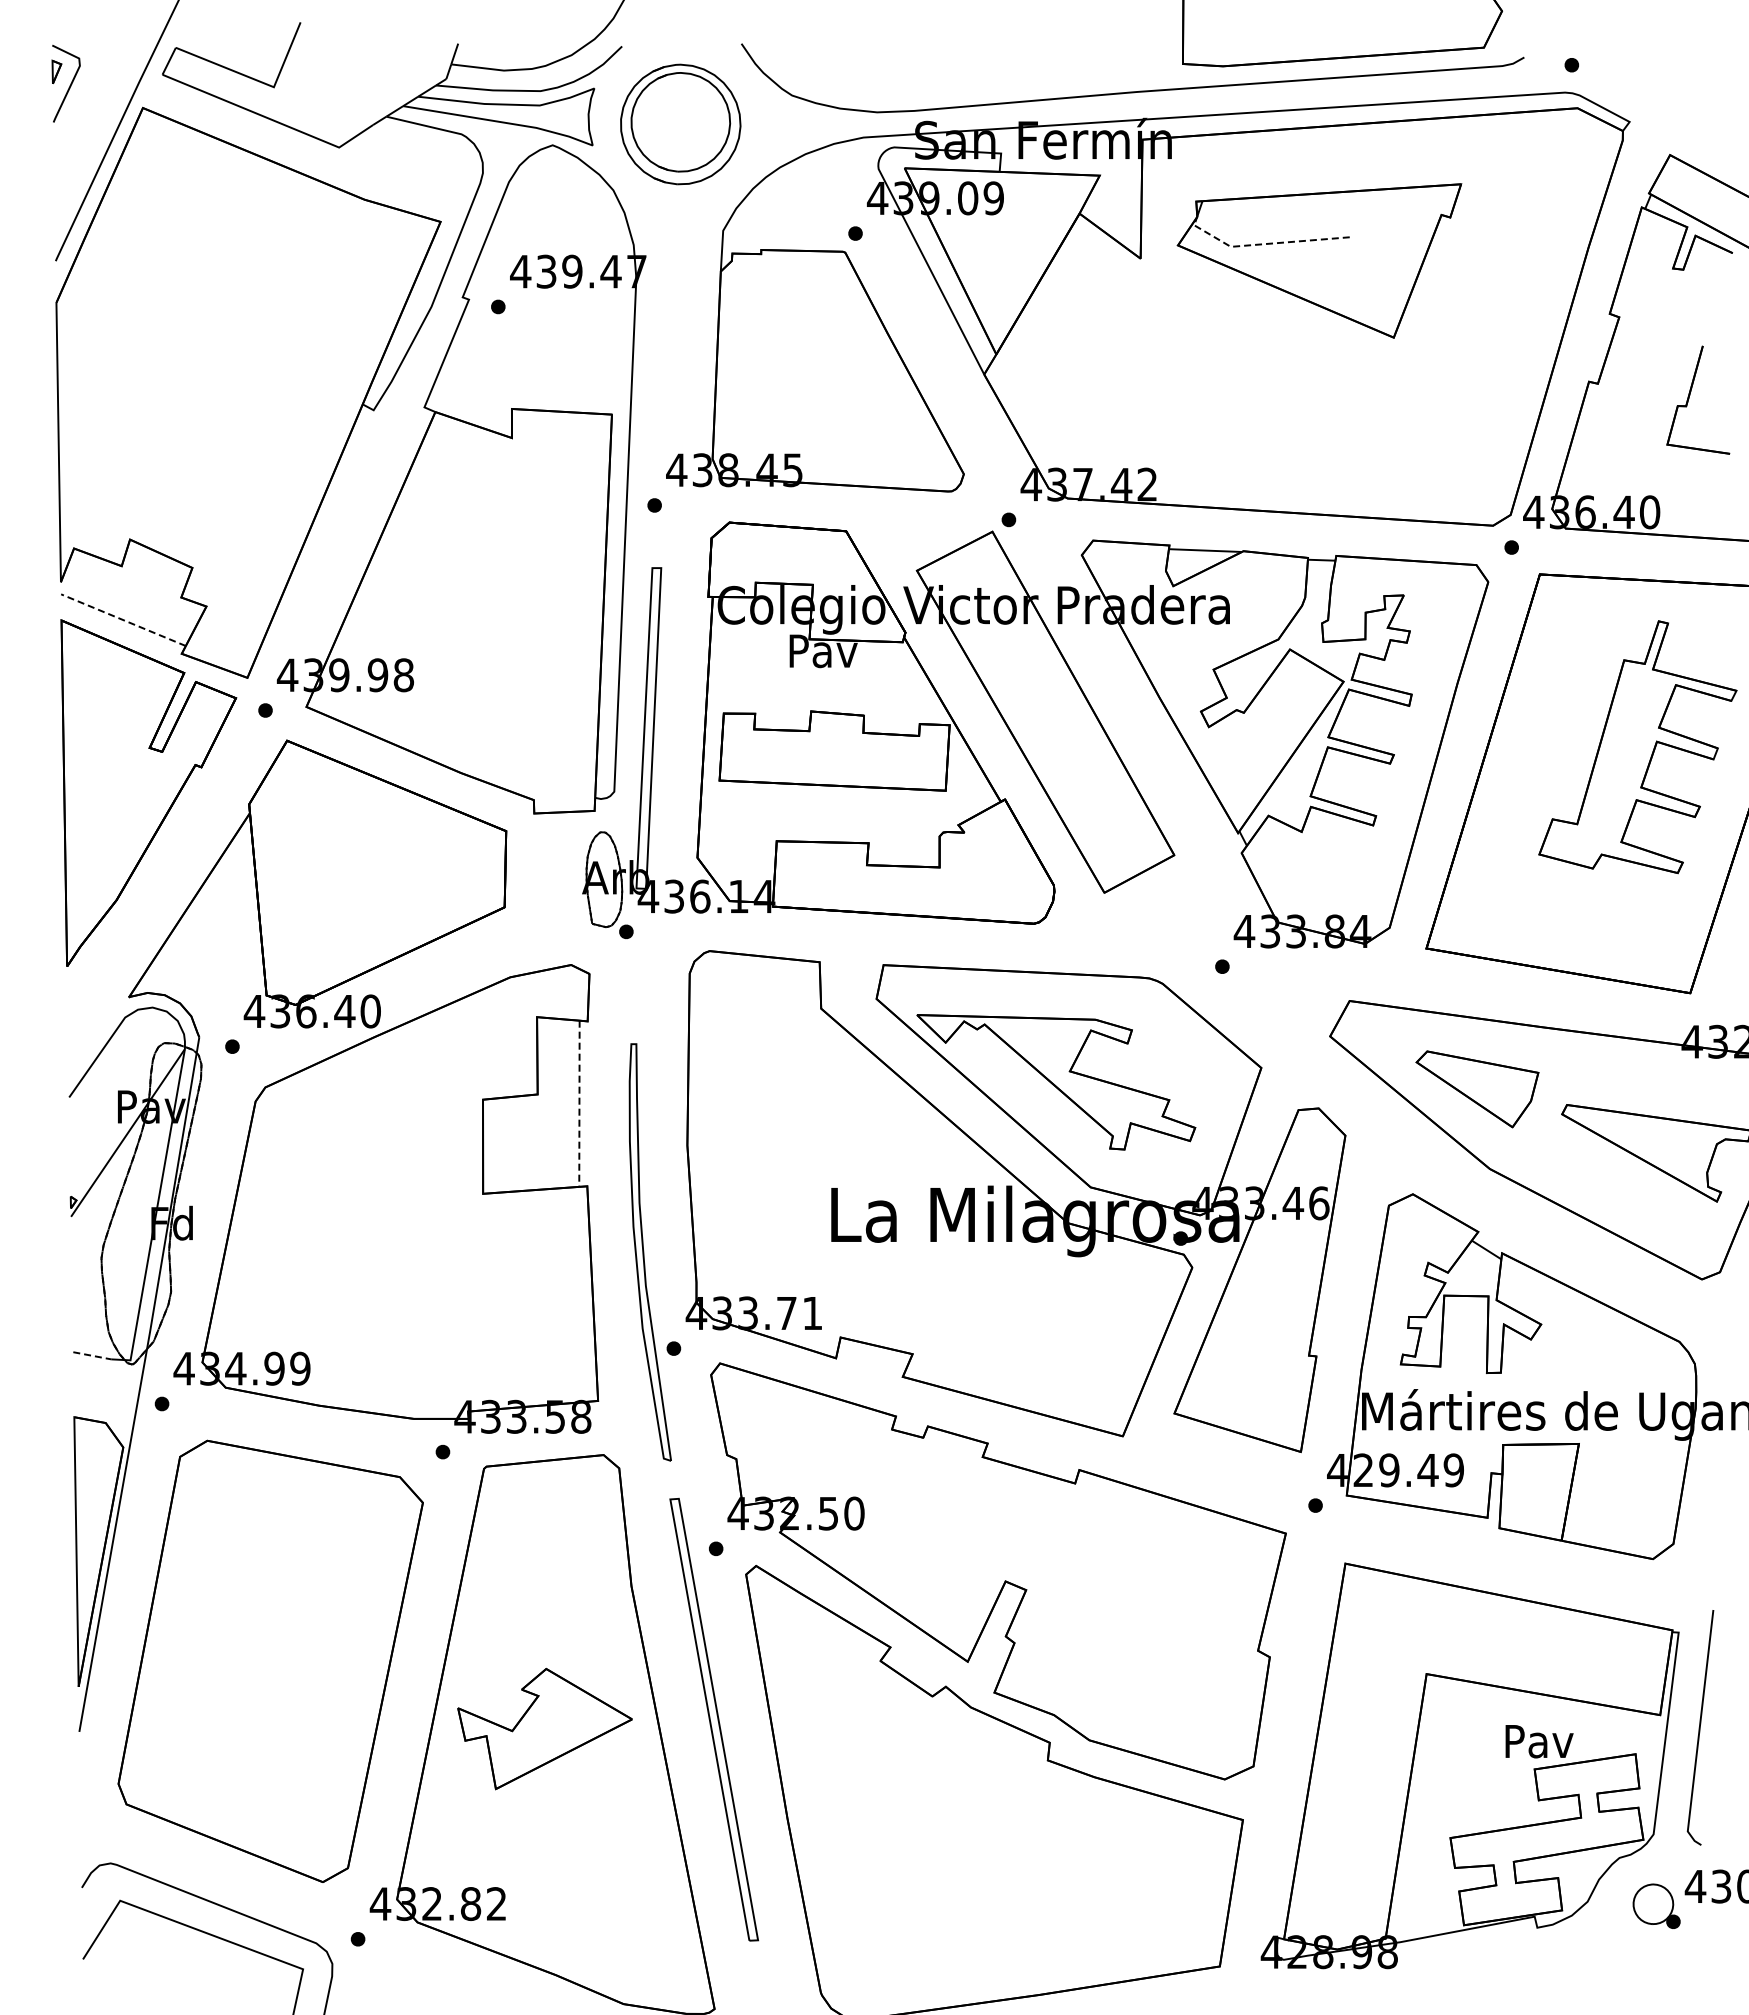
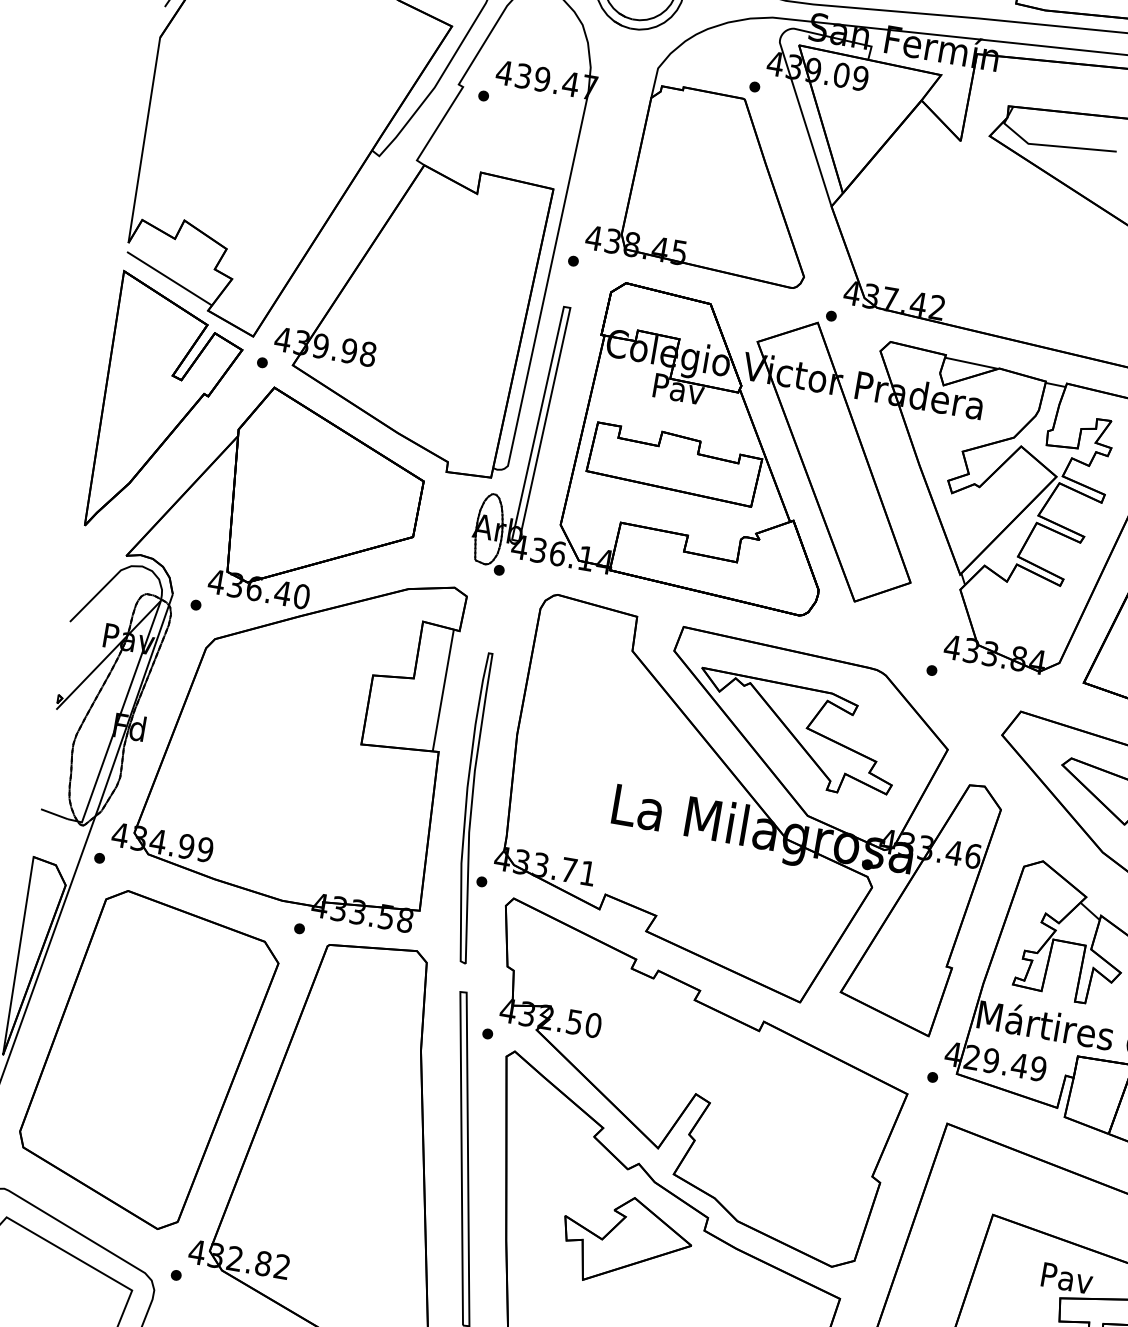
line: (1263, 244) -> (1052, 146), dashed -> solid
line: (123, 619) -> (169, 278), dashed -> solid
line: (579, 1104) -> (443, 691), dashed -> solid
line: (92, 1355) -> (54, 814), dashed -> solid
part: (544, 1728) -> (626, 1241), moved

